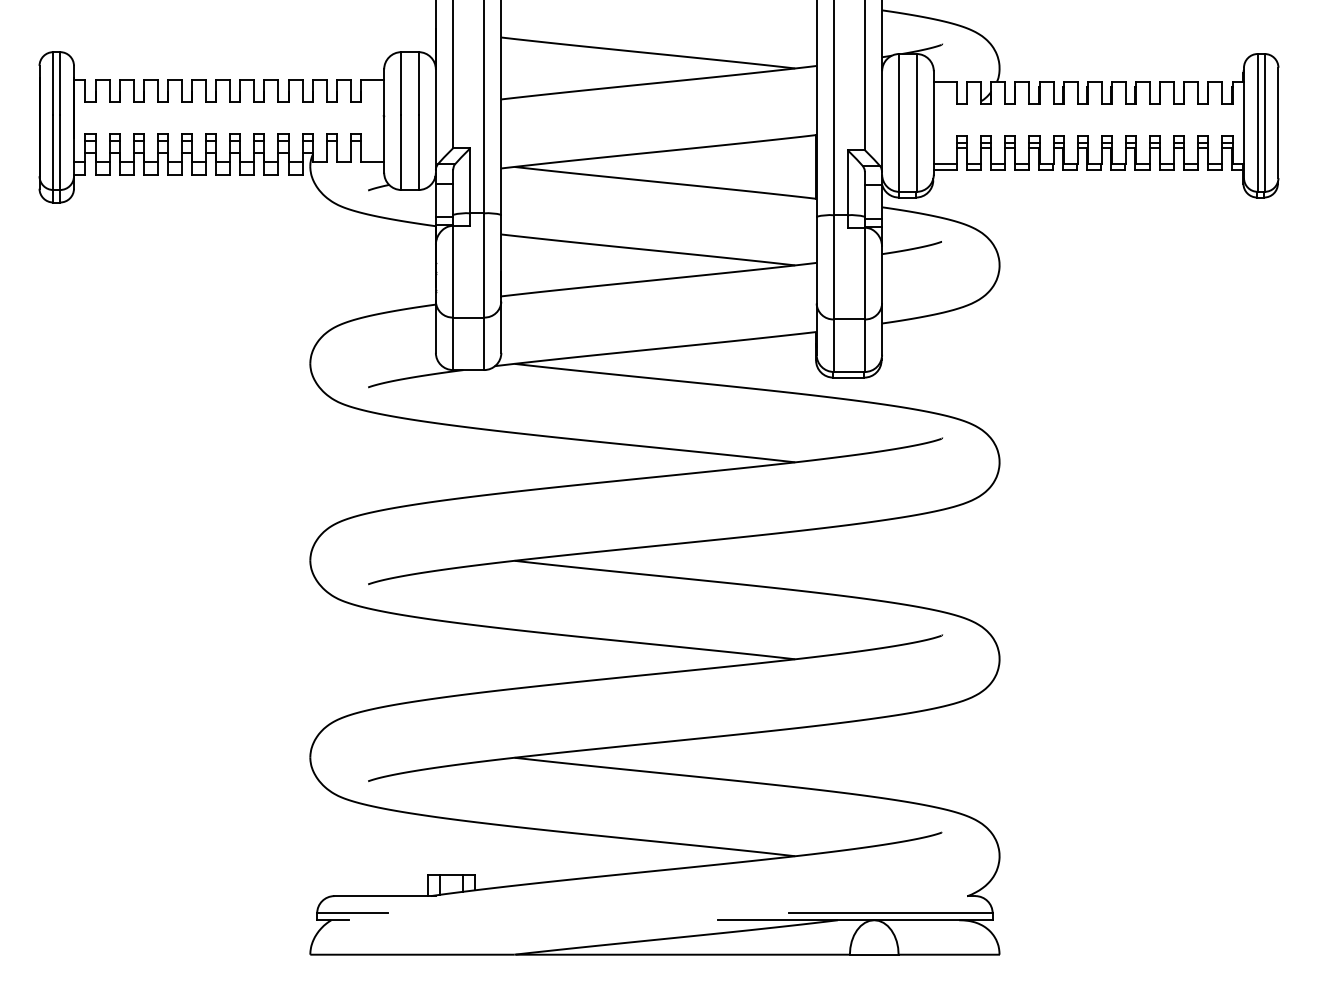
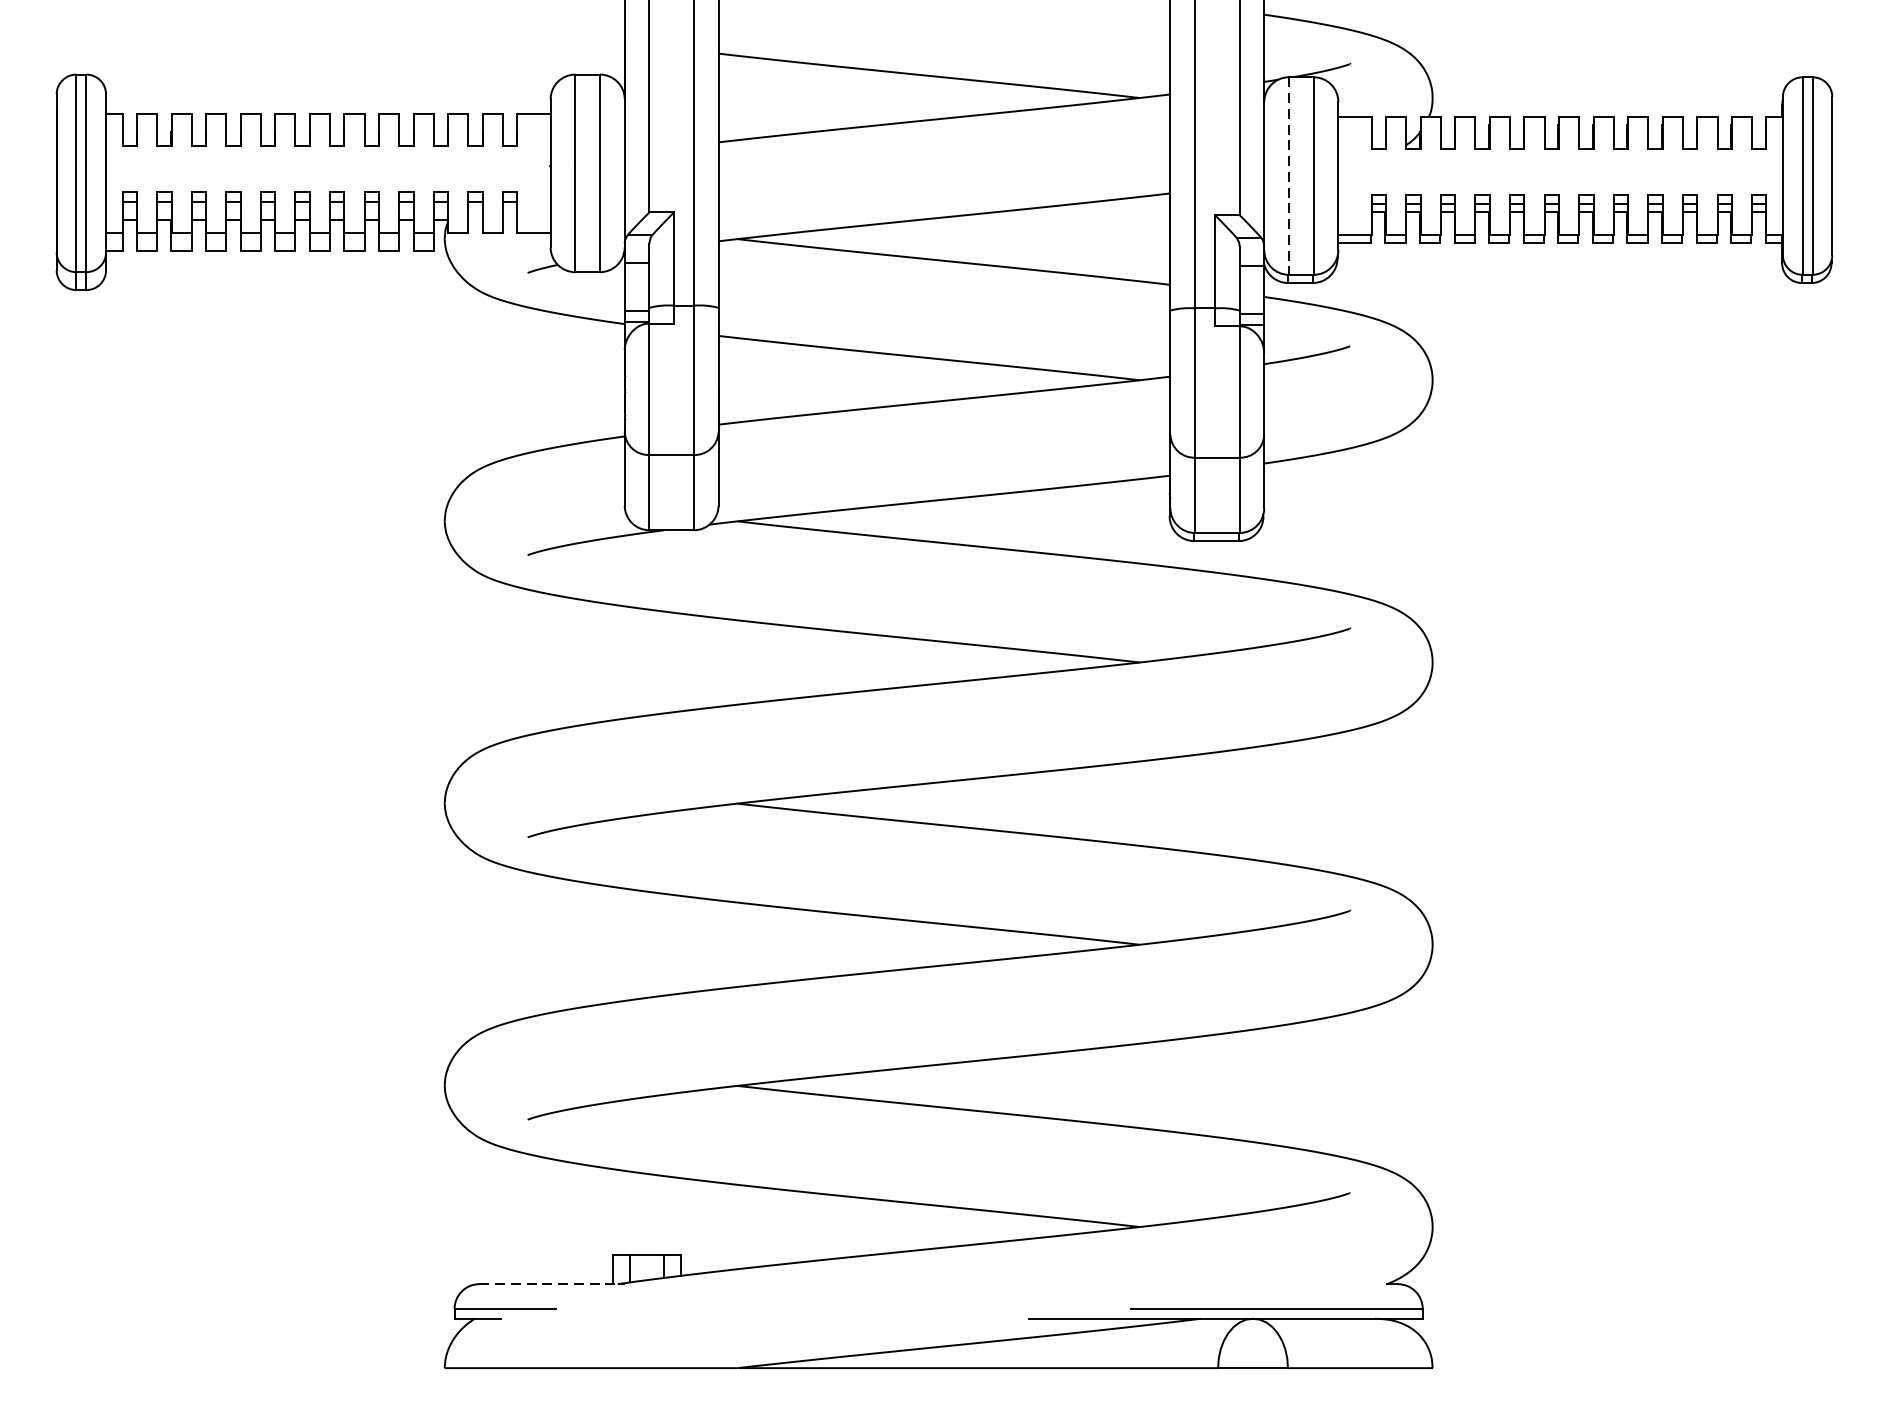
line: (899, 122) -> (1289, 175), solid -> dashed
line: (385, 896) -> (552, 1284), solid -> dashed

